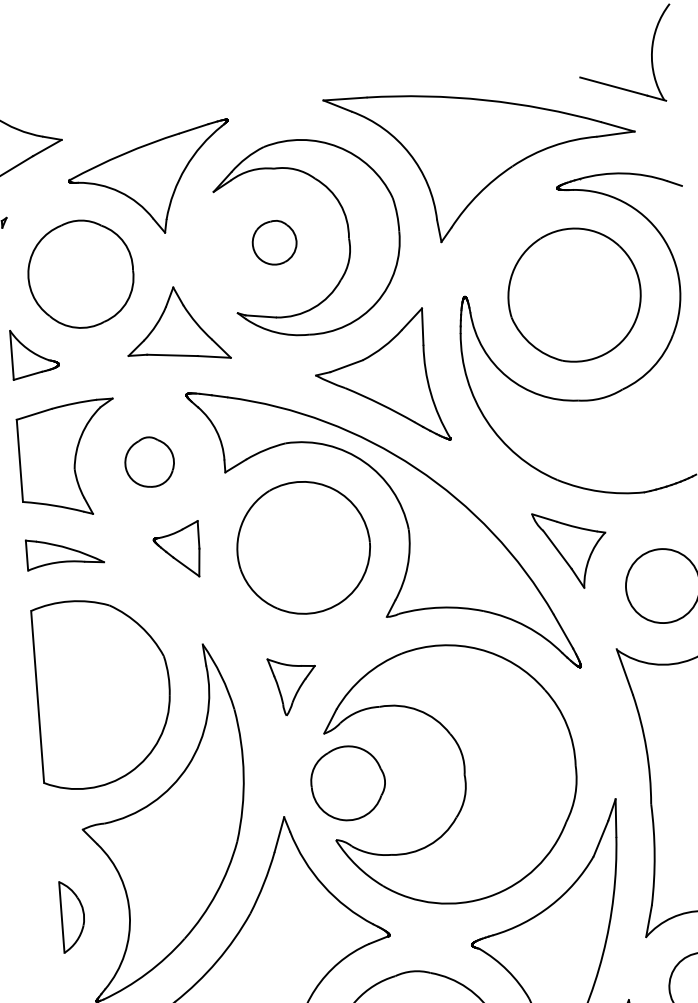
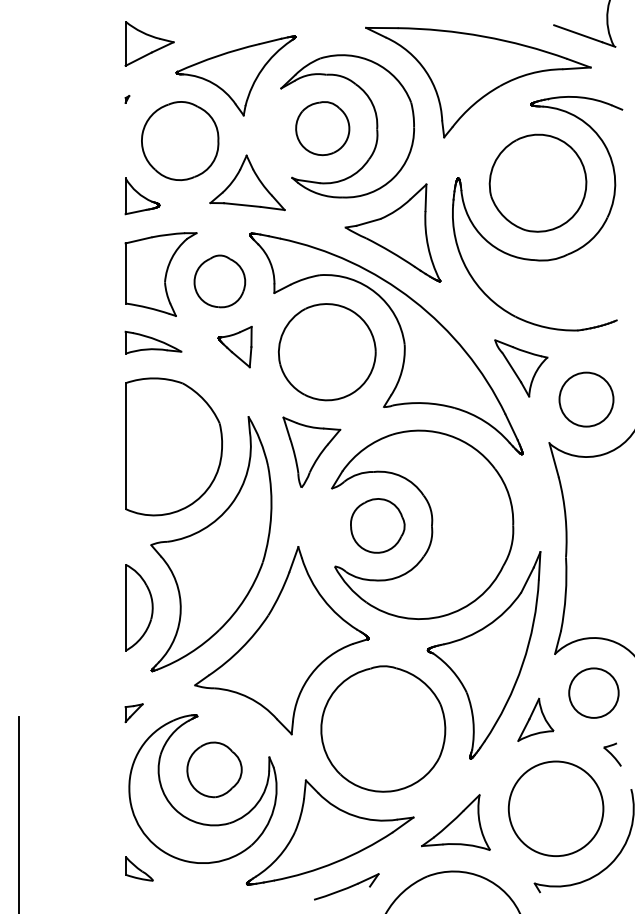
part: (274, 242) -> (322, 128), size x1.67
part: (149, 462) -> (219, 281), size x1.43
part: (292, 685) -> (311, 451), size x1.67
part: (347, 782) -> (377, 525), moved
part: (73, 916) -> (139, 607), size x1.67

